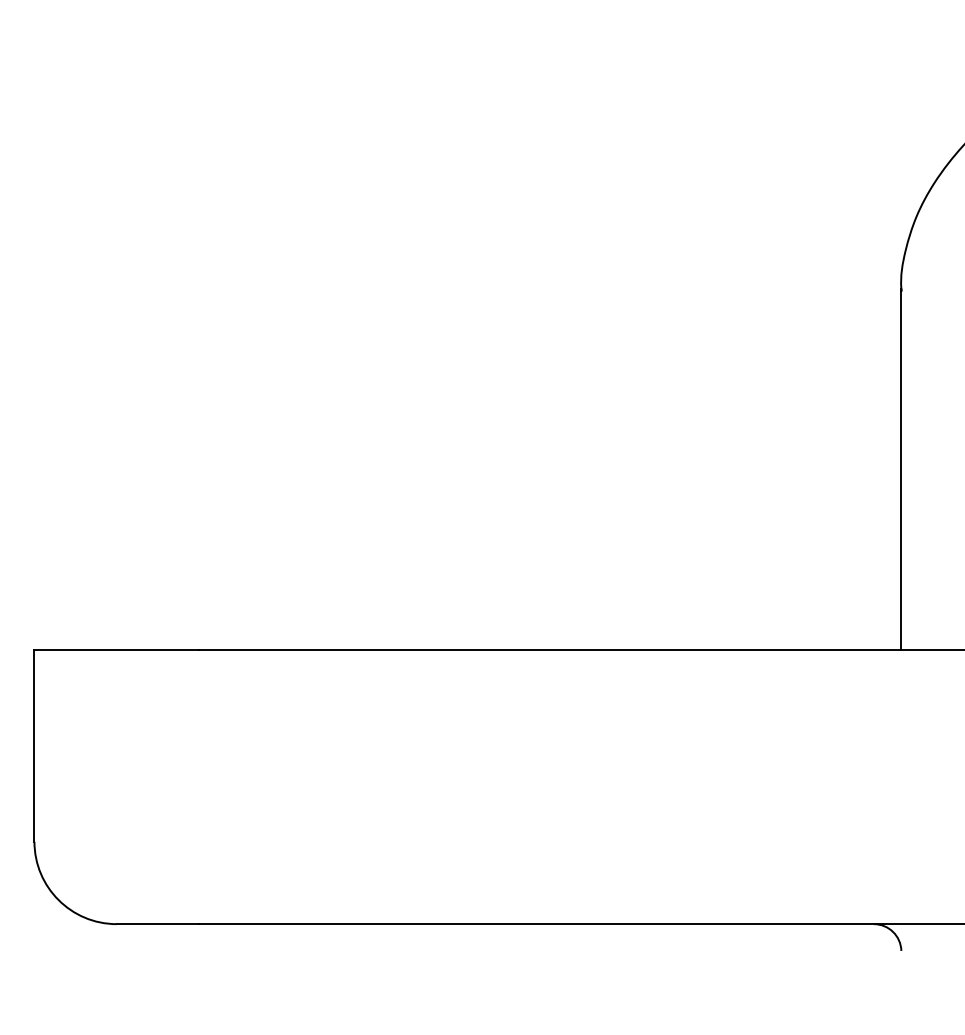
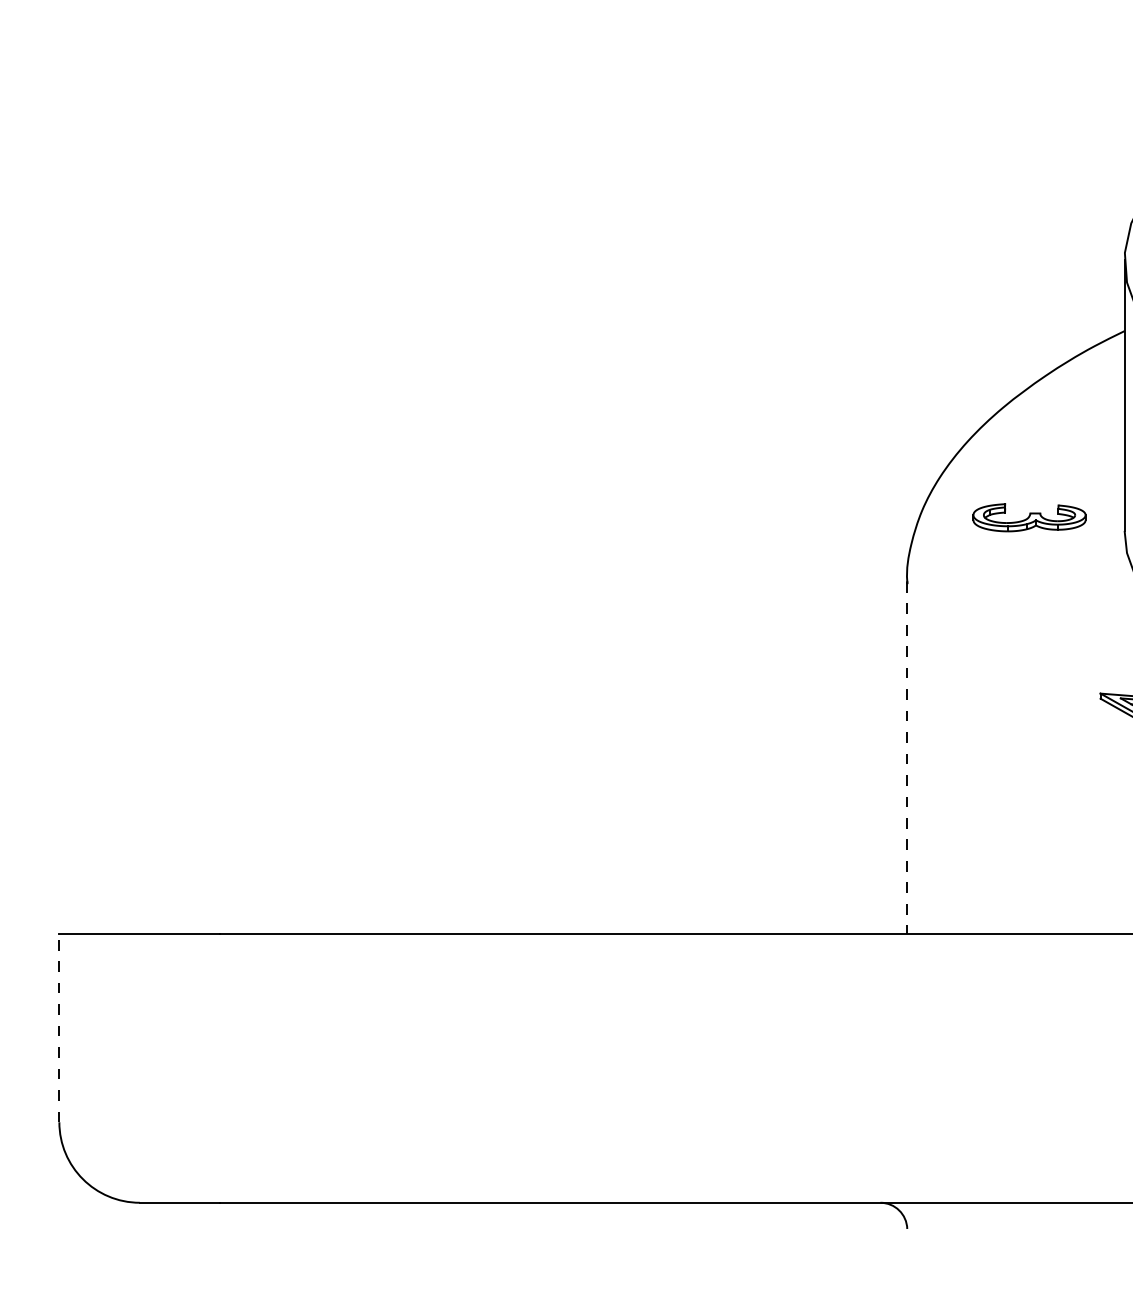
line: (901, 469) -> (907, 758), solid -> dashed
line: (34, 745) -> (59, 1028), solid -> dashed

